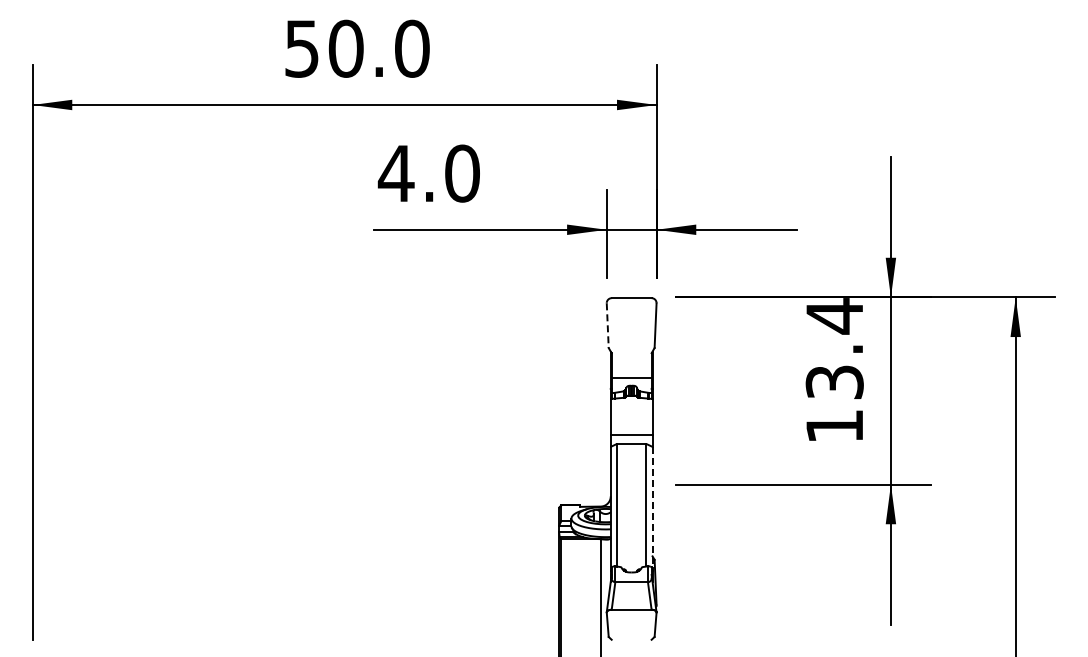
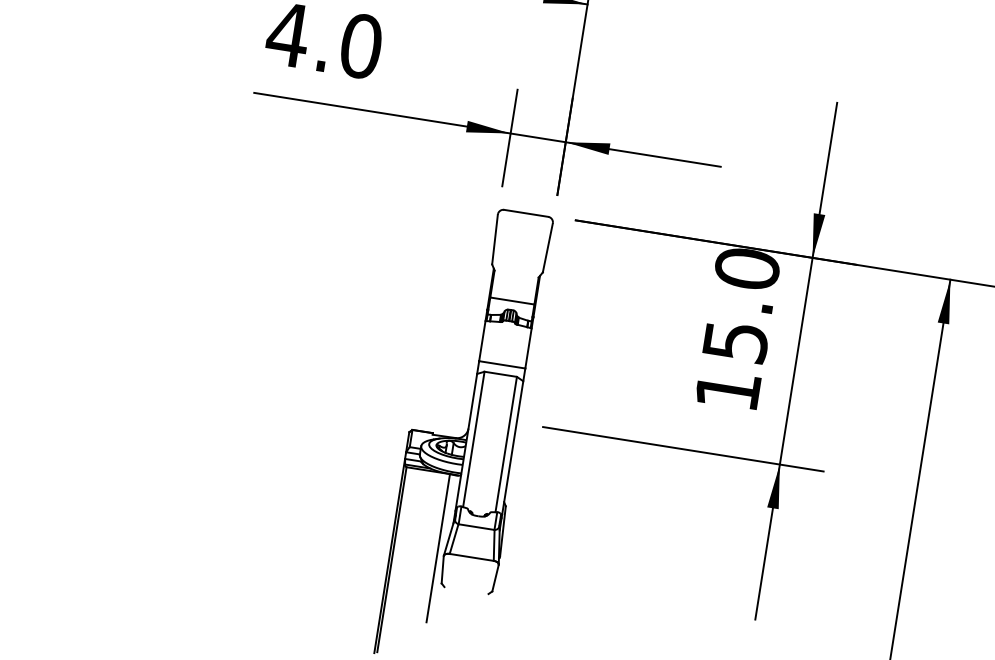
line: (607, 326) -> (494, 240), dashed -> solid
text: (834, 348) -> (741, 304), 13.4 -> 15.0
line: (652, 507) -> (512, 448), dashed -> solid

